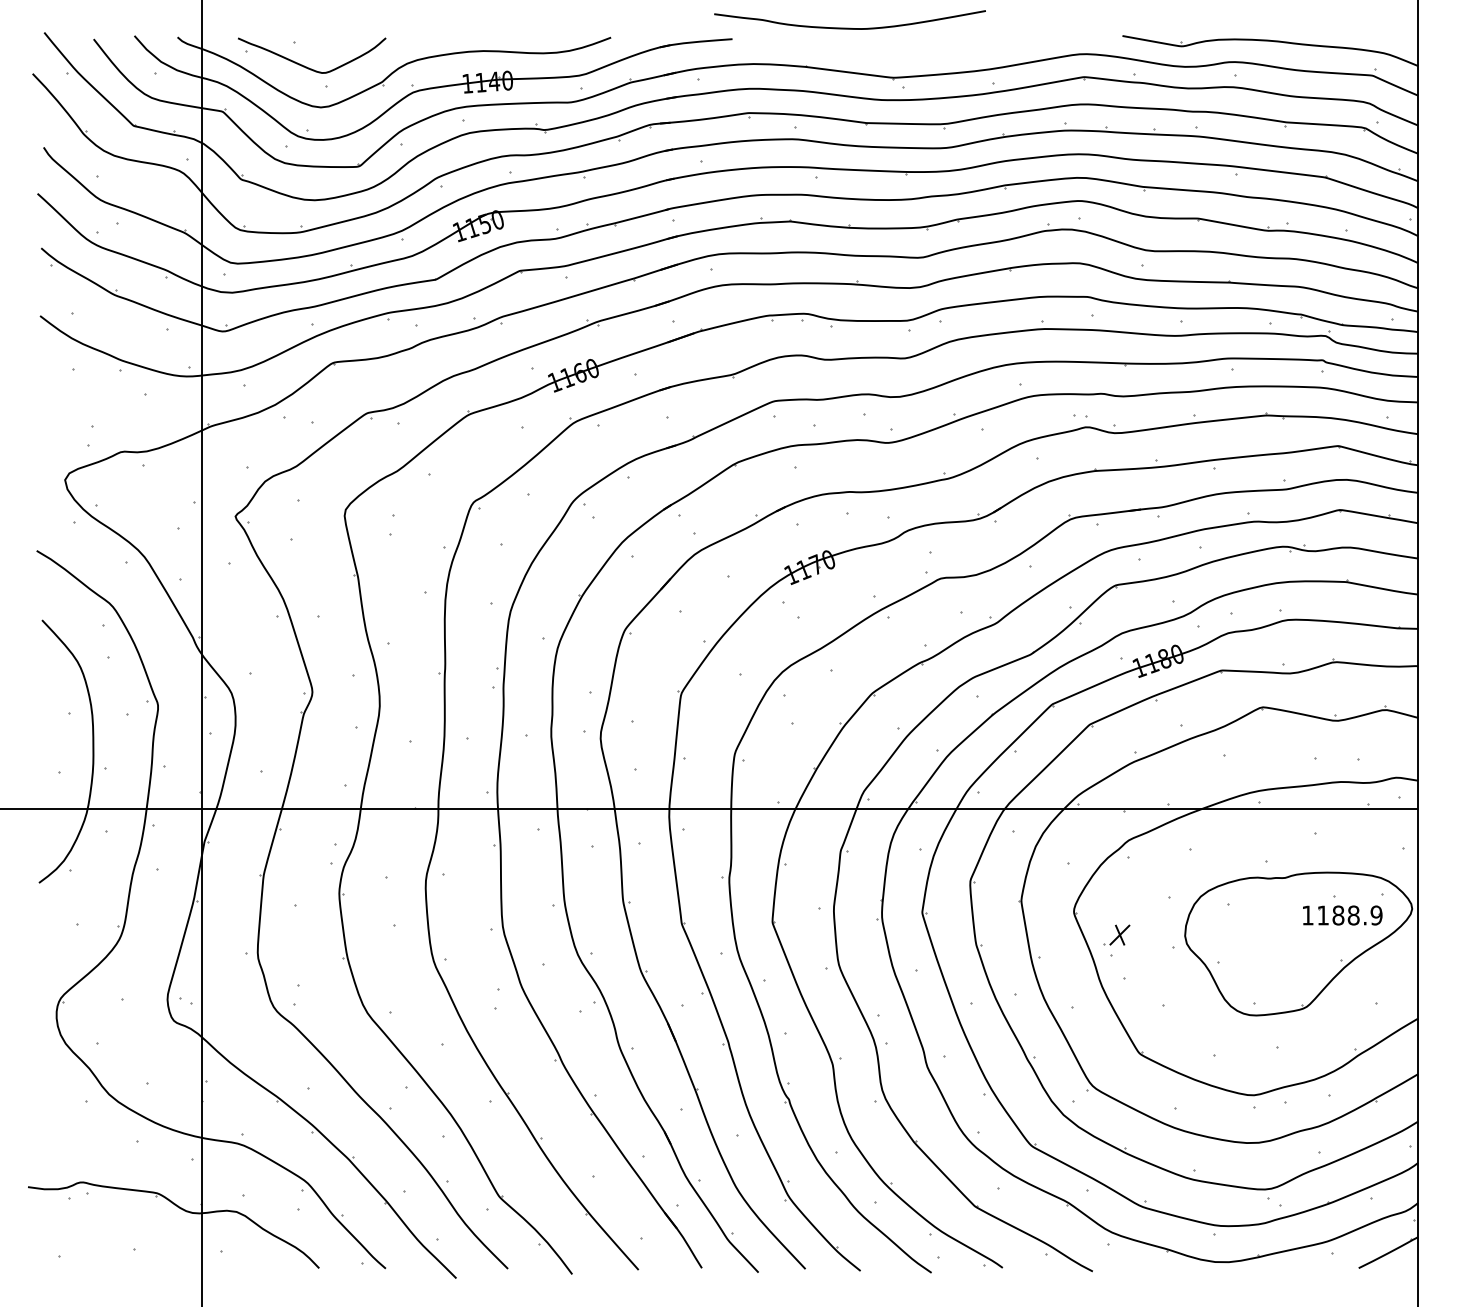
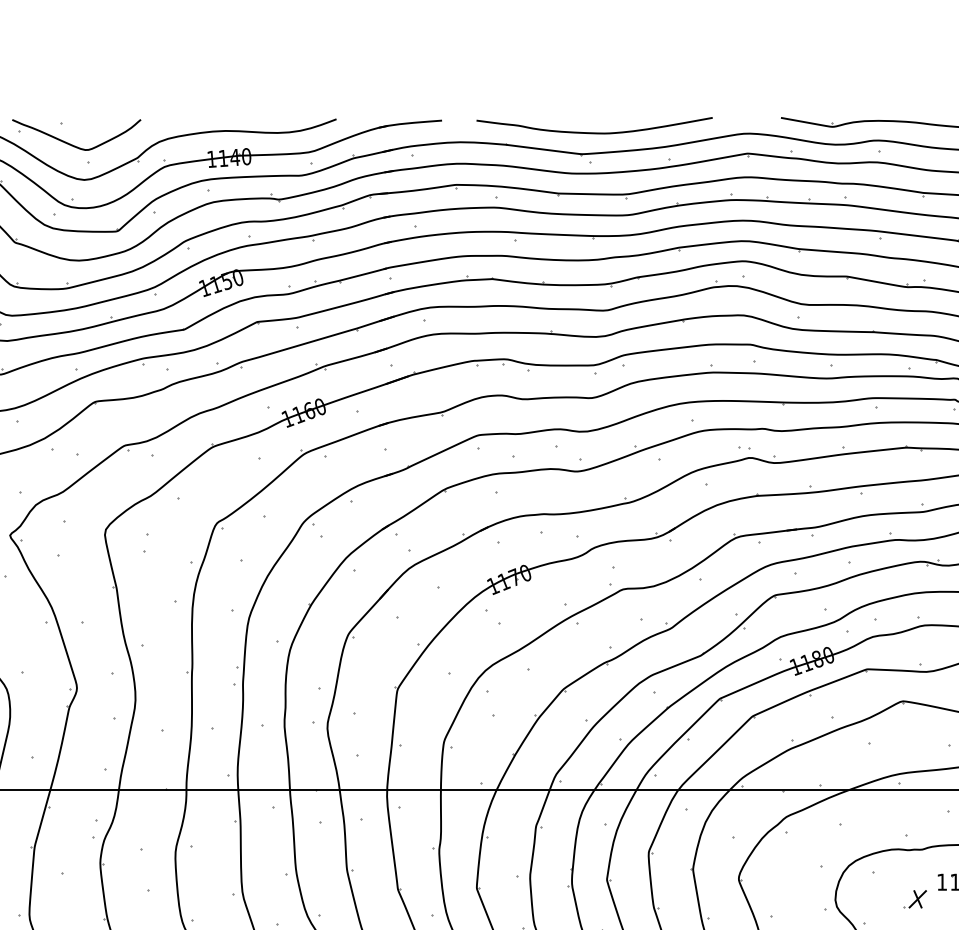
curve: (849, 27) -> (594, 132), moved
part: (1116, 934) -> (914, 898), moved

